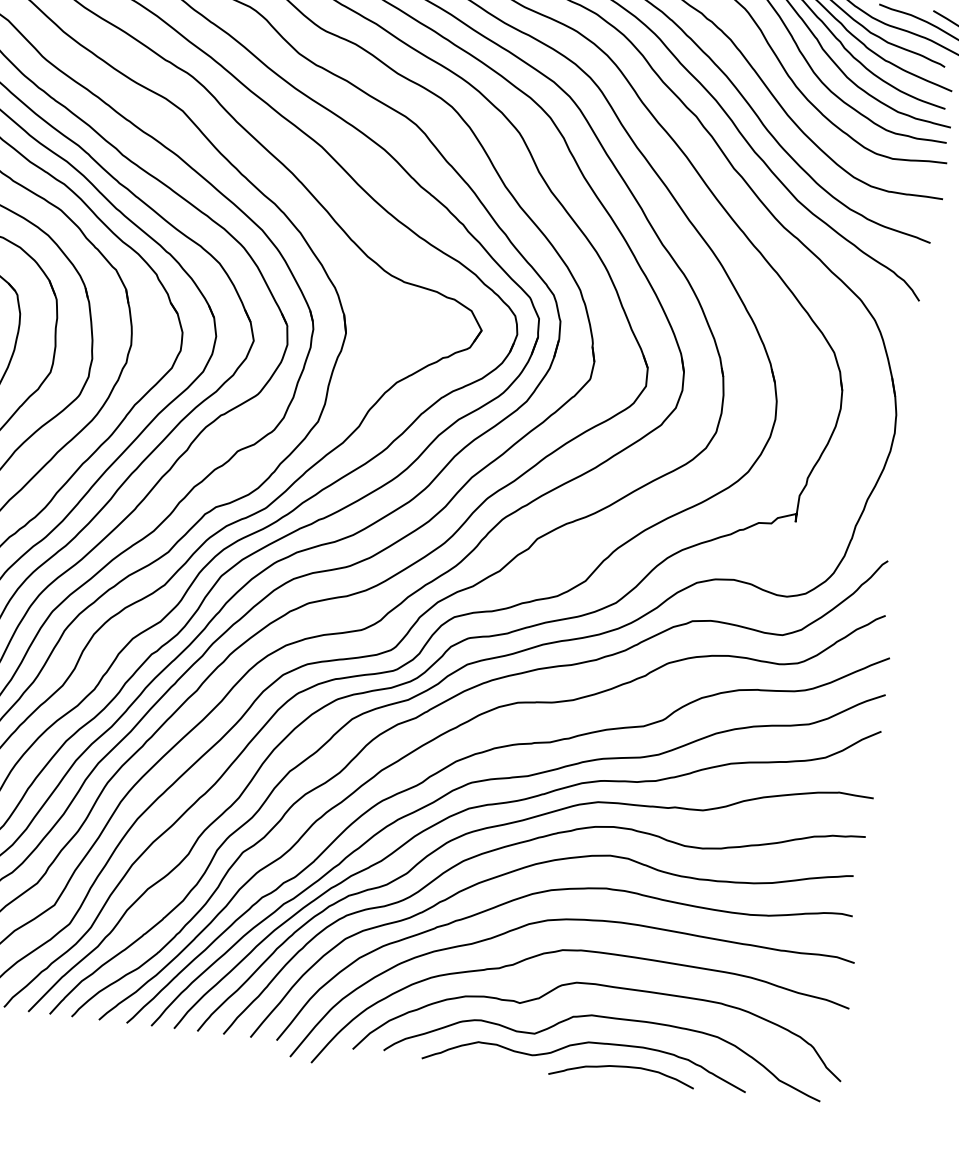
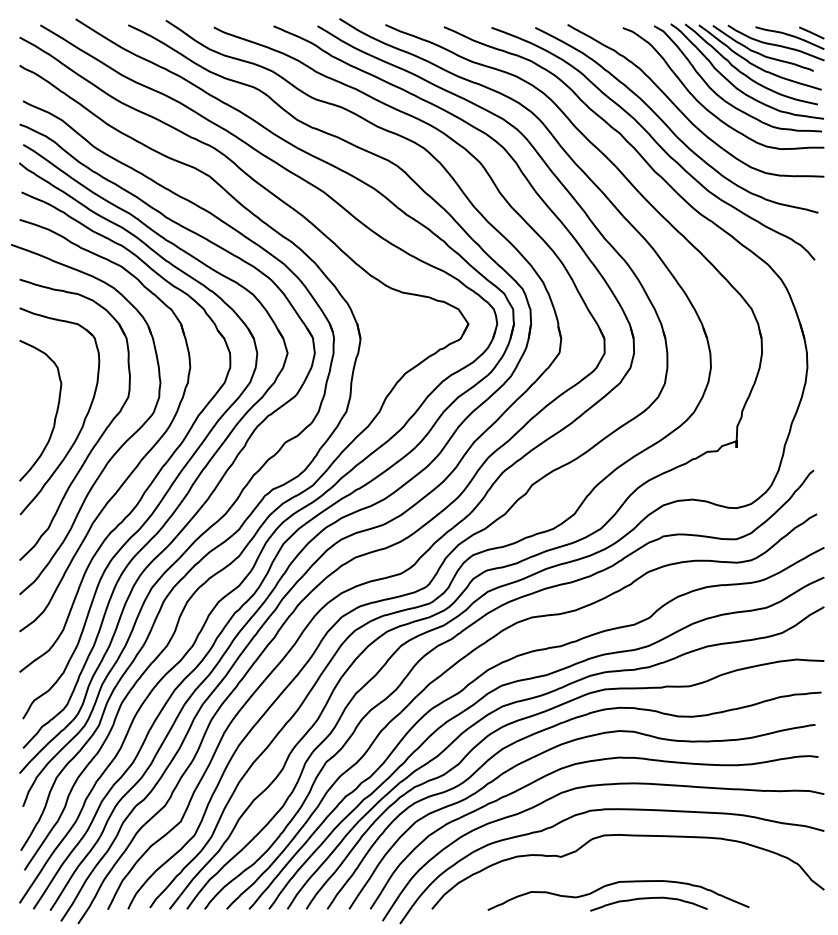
curve: (607, 1018) -> (632, 861), removed

